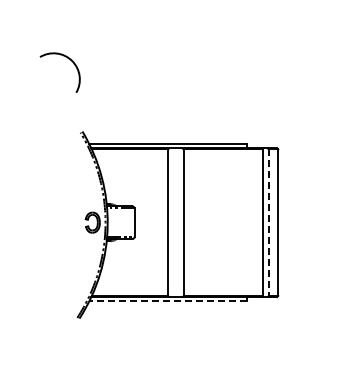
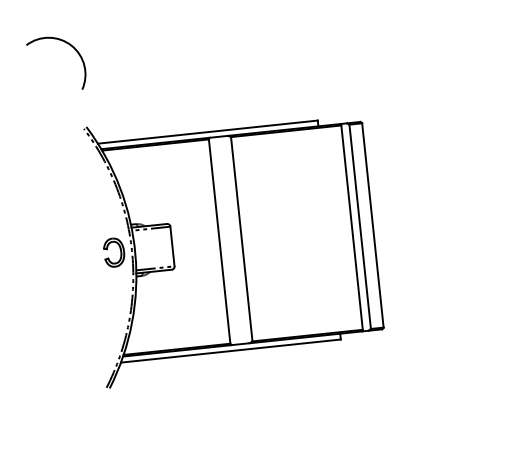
arc: (68, 59) -> (66, 44), moved
line: (269, 223) -> (360, 227), dashed -> solid
line: (168, 301) -> (231, 351), dashed -> solid

